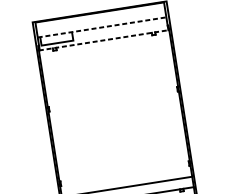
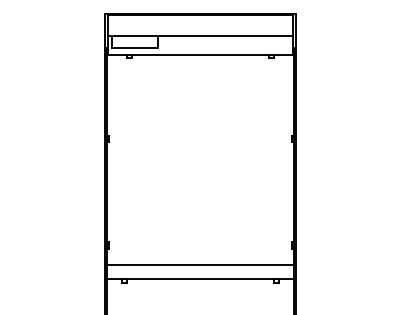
line: (102, 27) -> (200, 36), dashed -> solid
line: (104, 40) -> (200, 54), dashed -> solid

